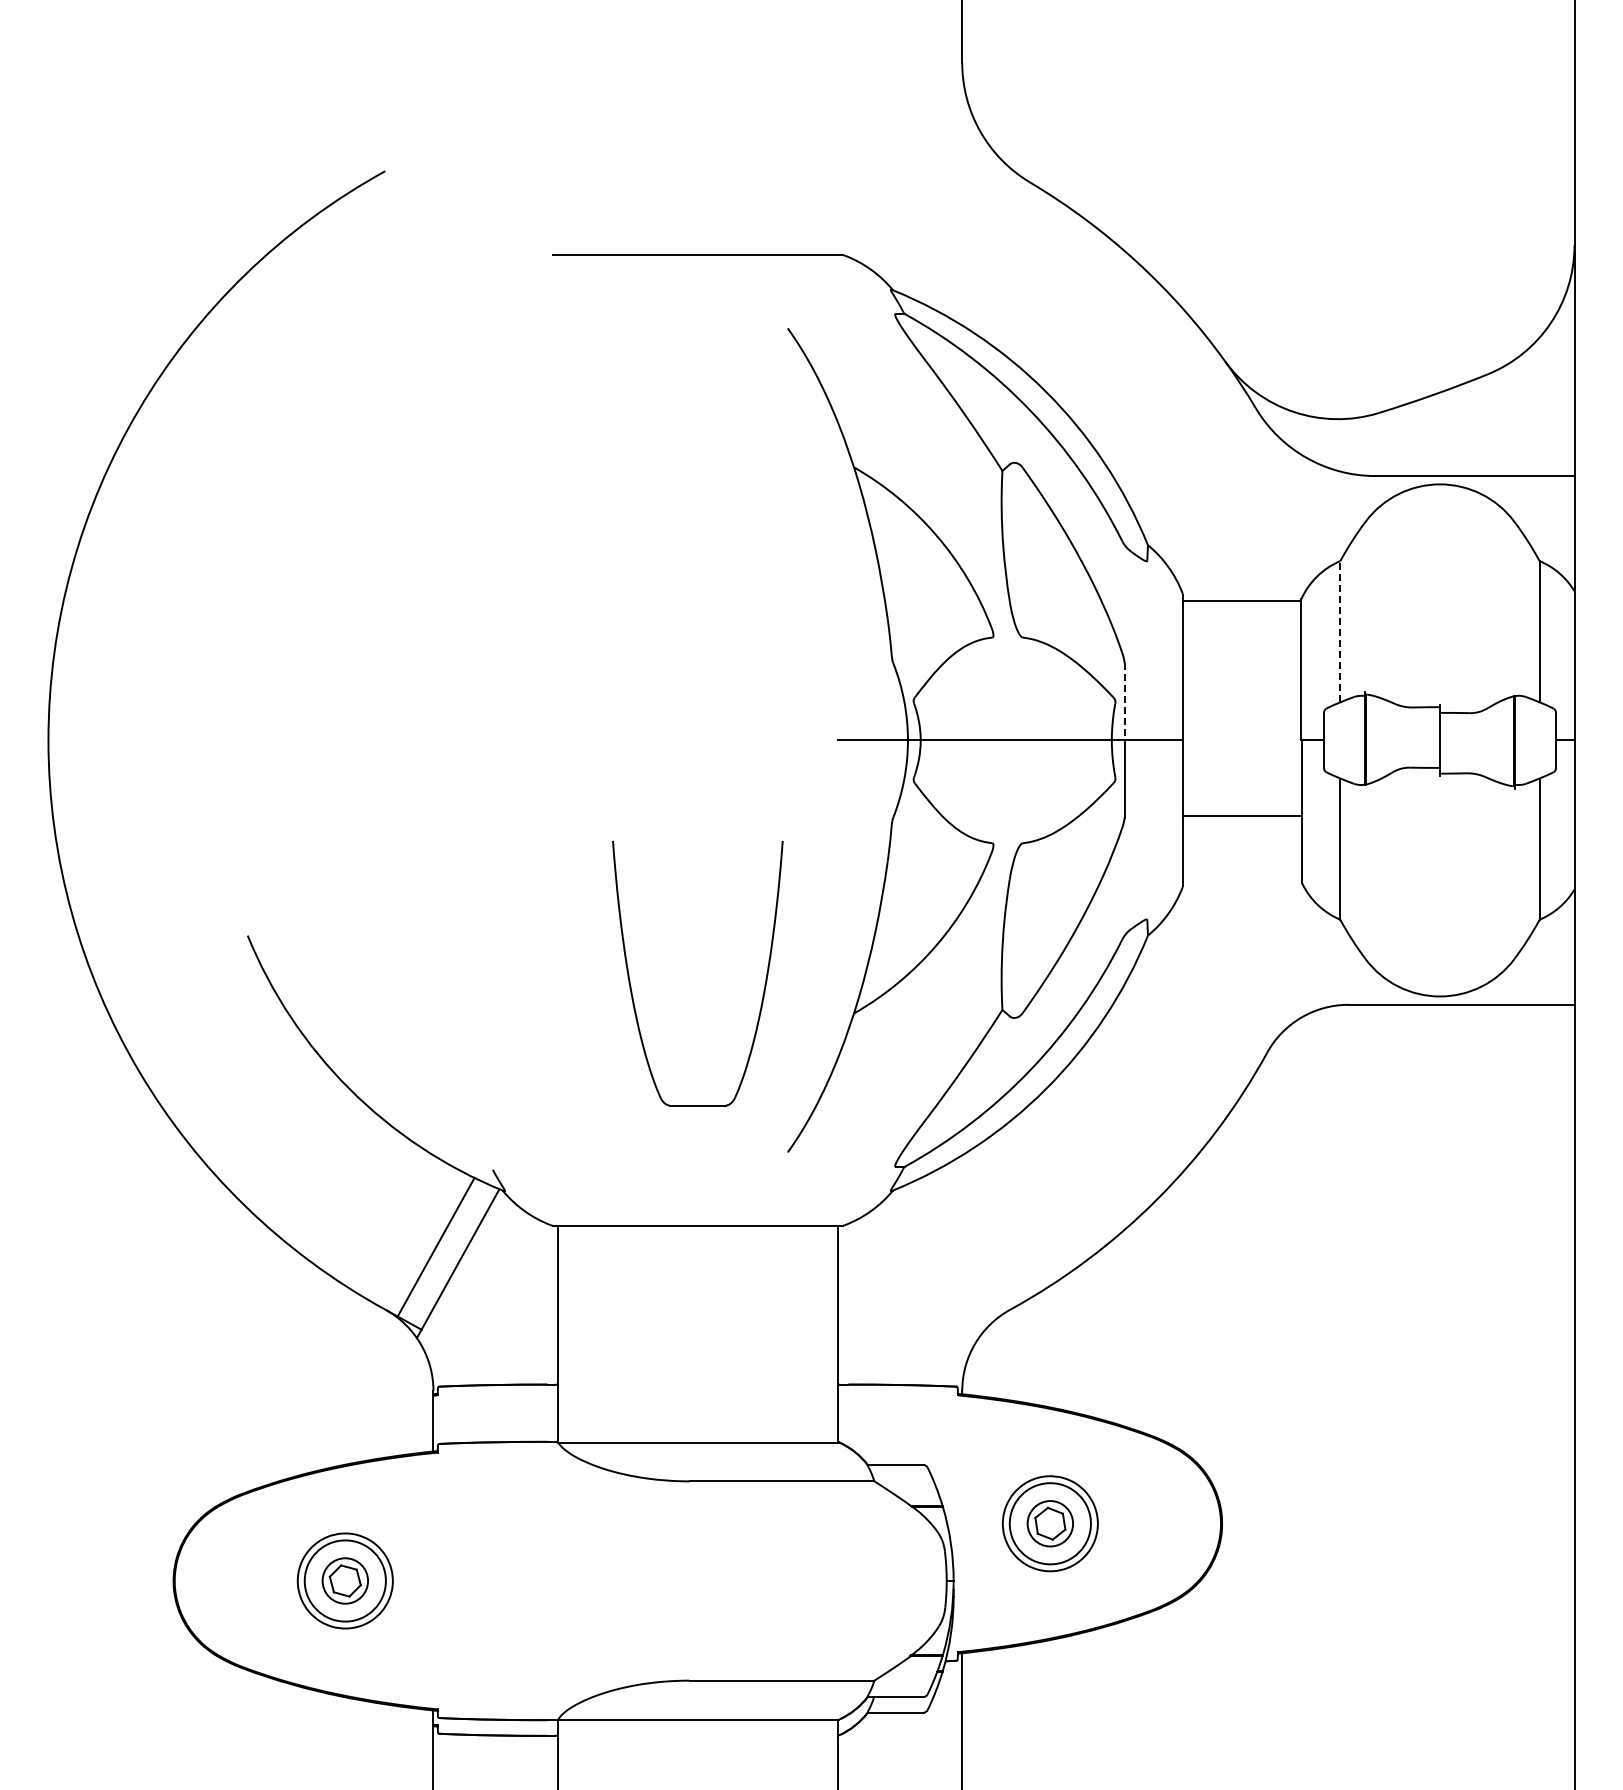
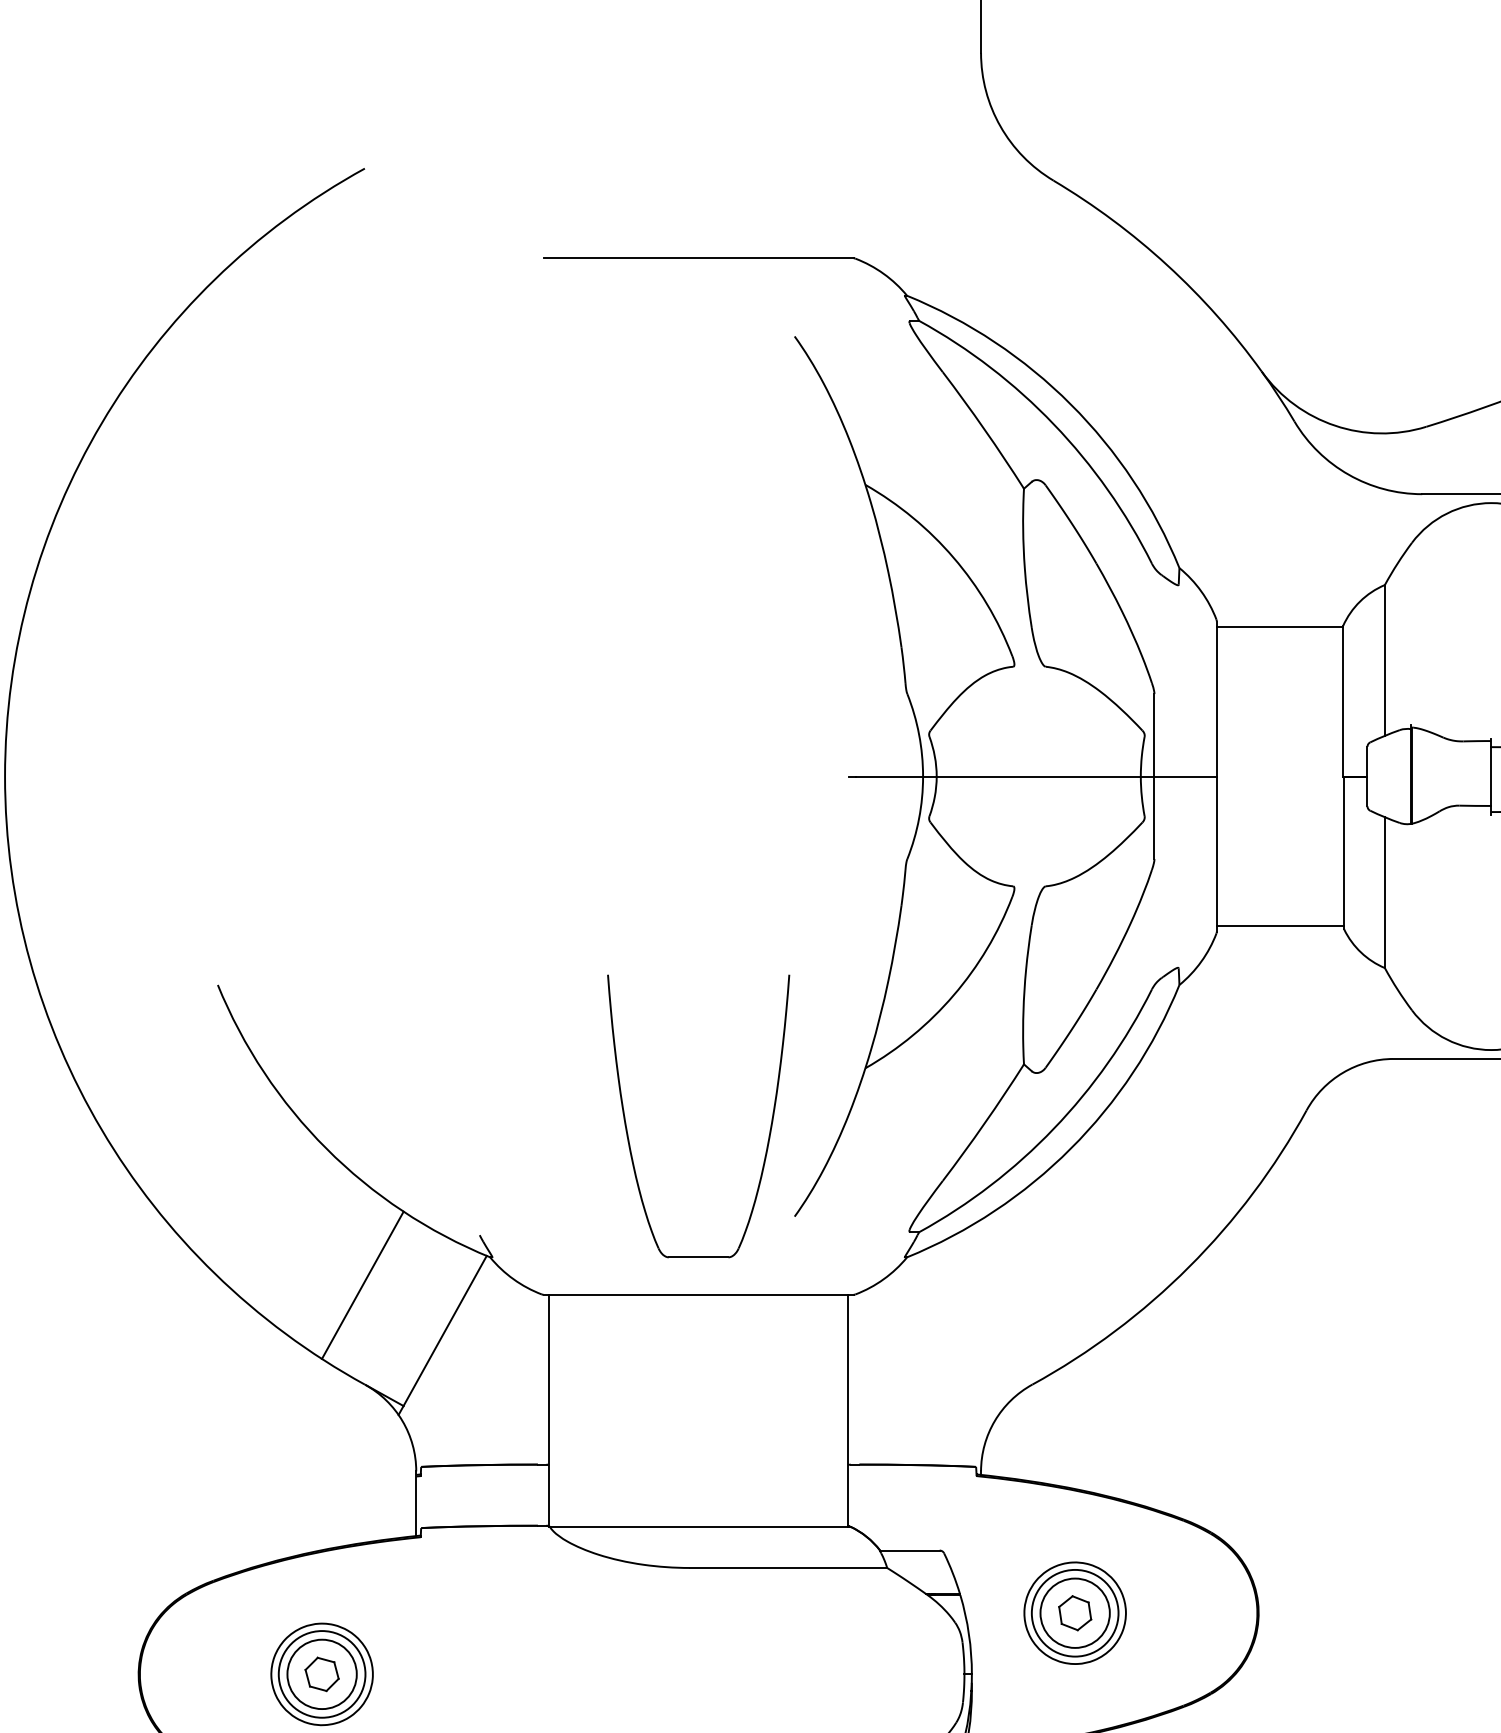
line: (1340, 631) -> (1385, 660), dashed -> solid
line: (1124, 701) -> (1154, 734), dashed -> solid
line: (1242, 816) -> (1280, 926), moved
part: (631, 985) -> (627, 1129), moved
line: (436, 1246) -> (362, 1285), moved
circle: (1049, 1523) -> (1074, 1612), size x1.43
circle: (344, 1580) -> (321, 1673), size x1.43

